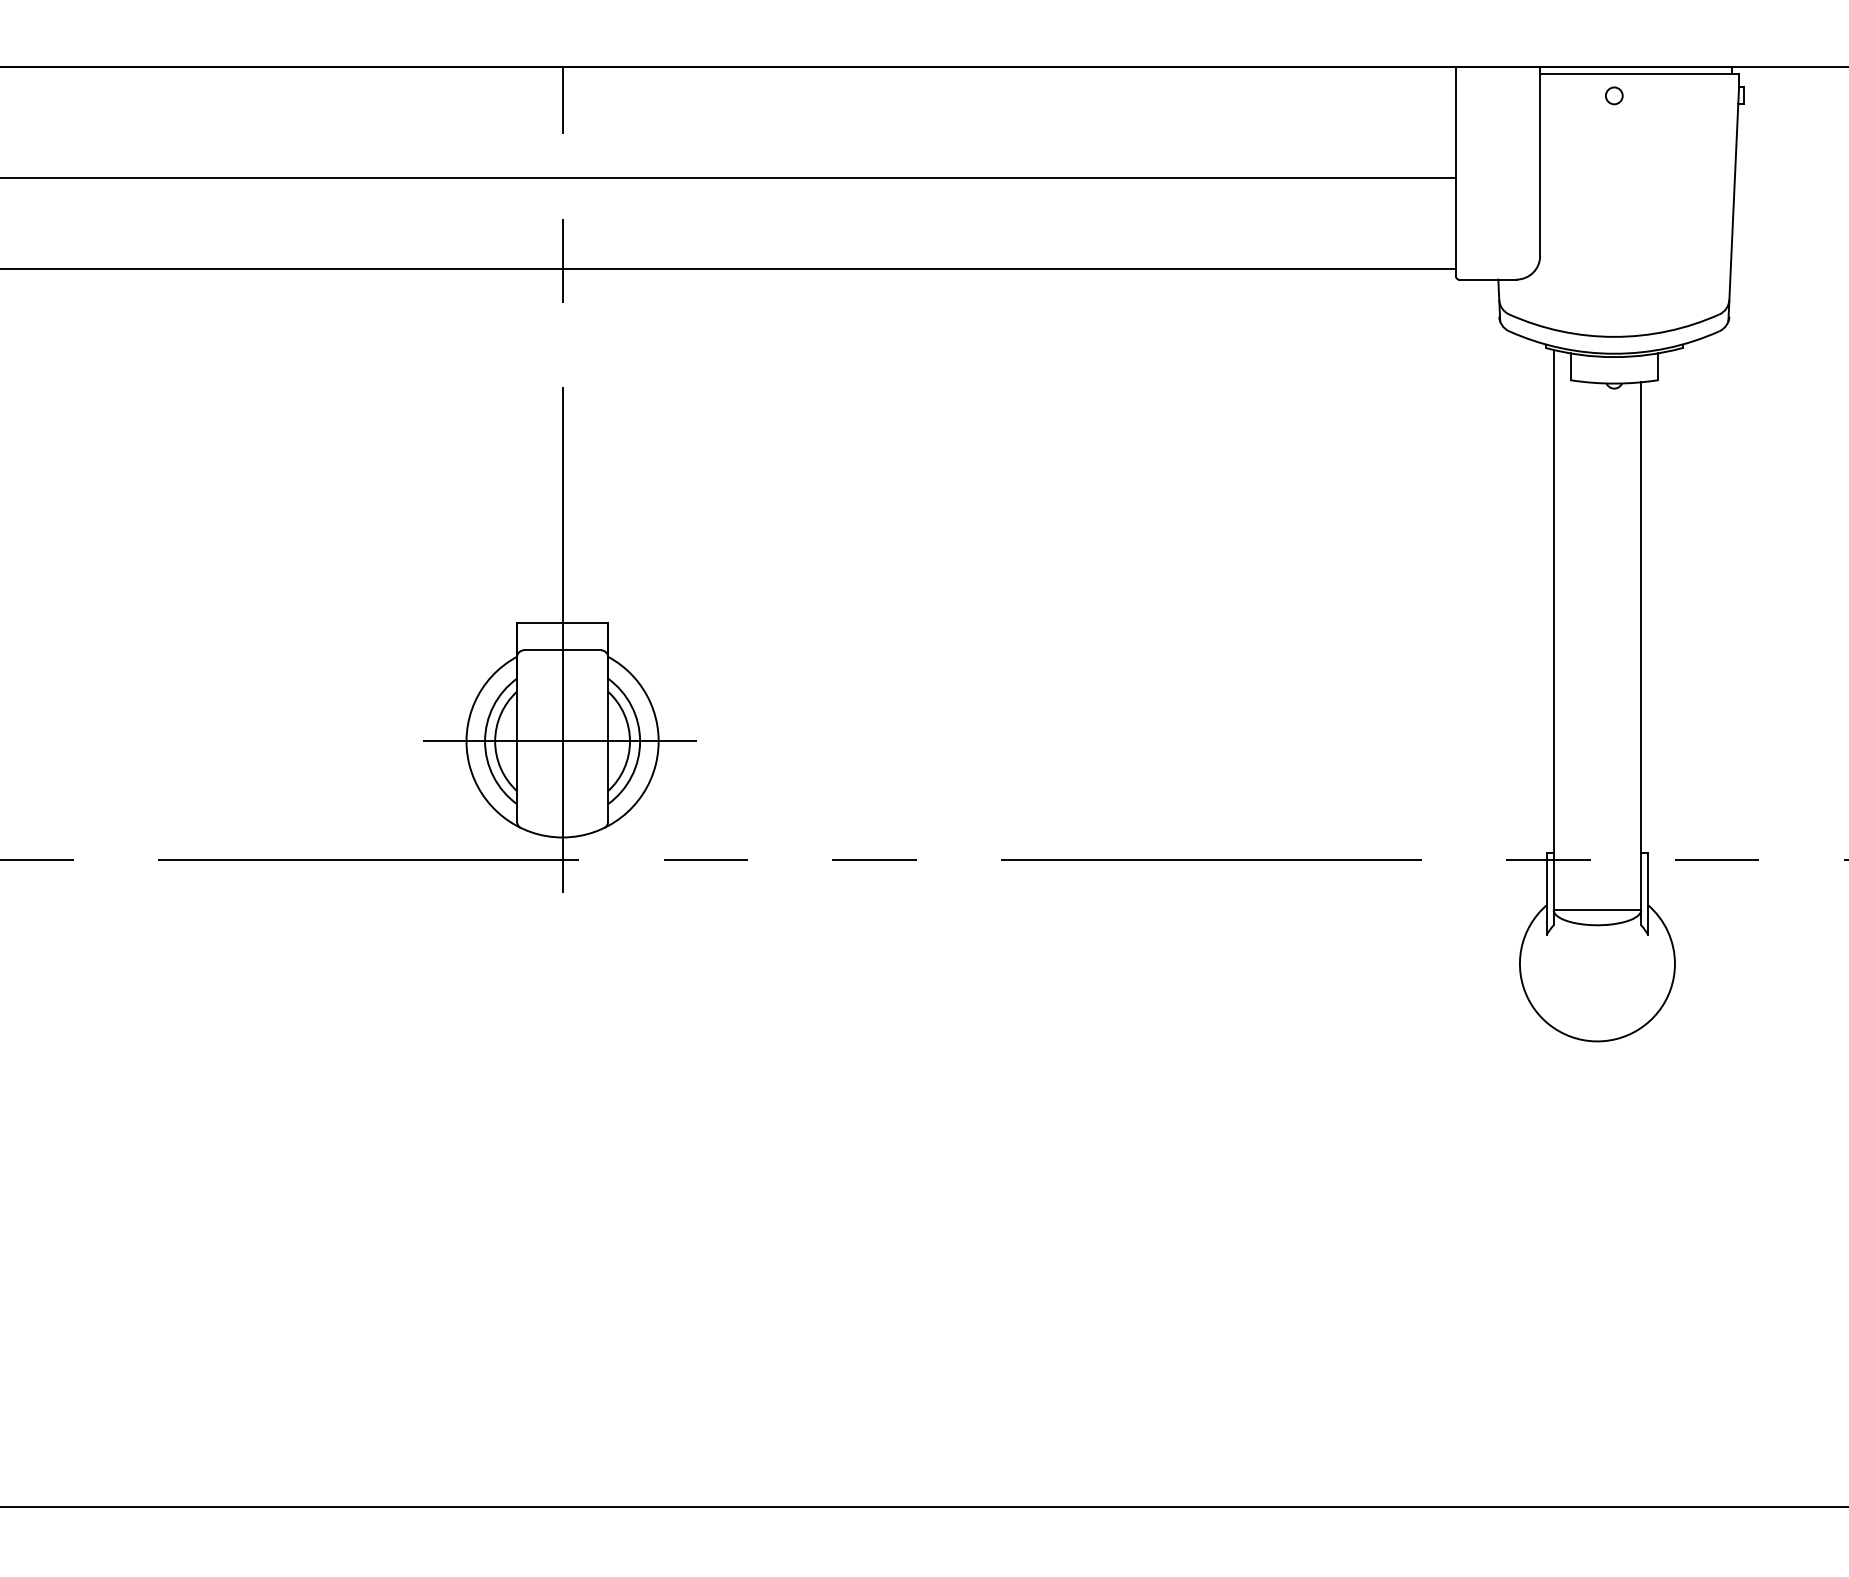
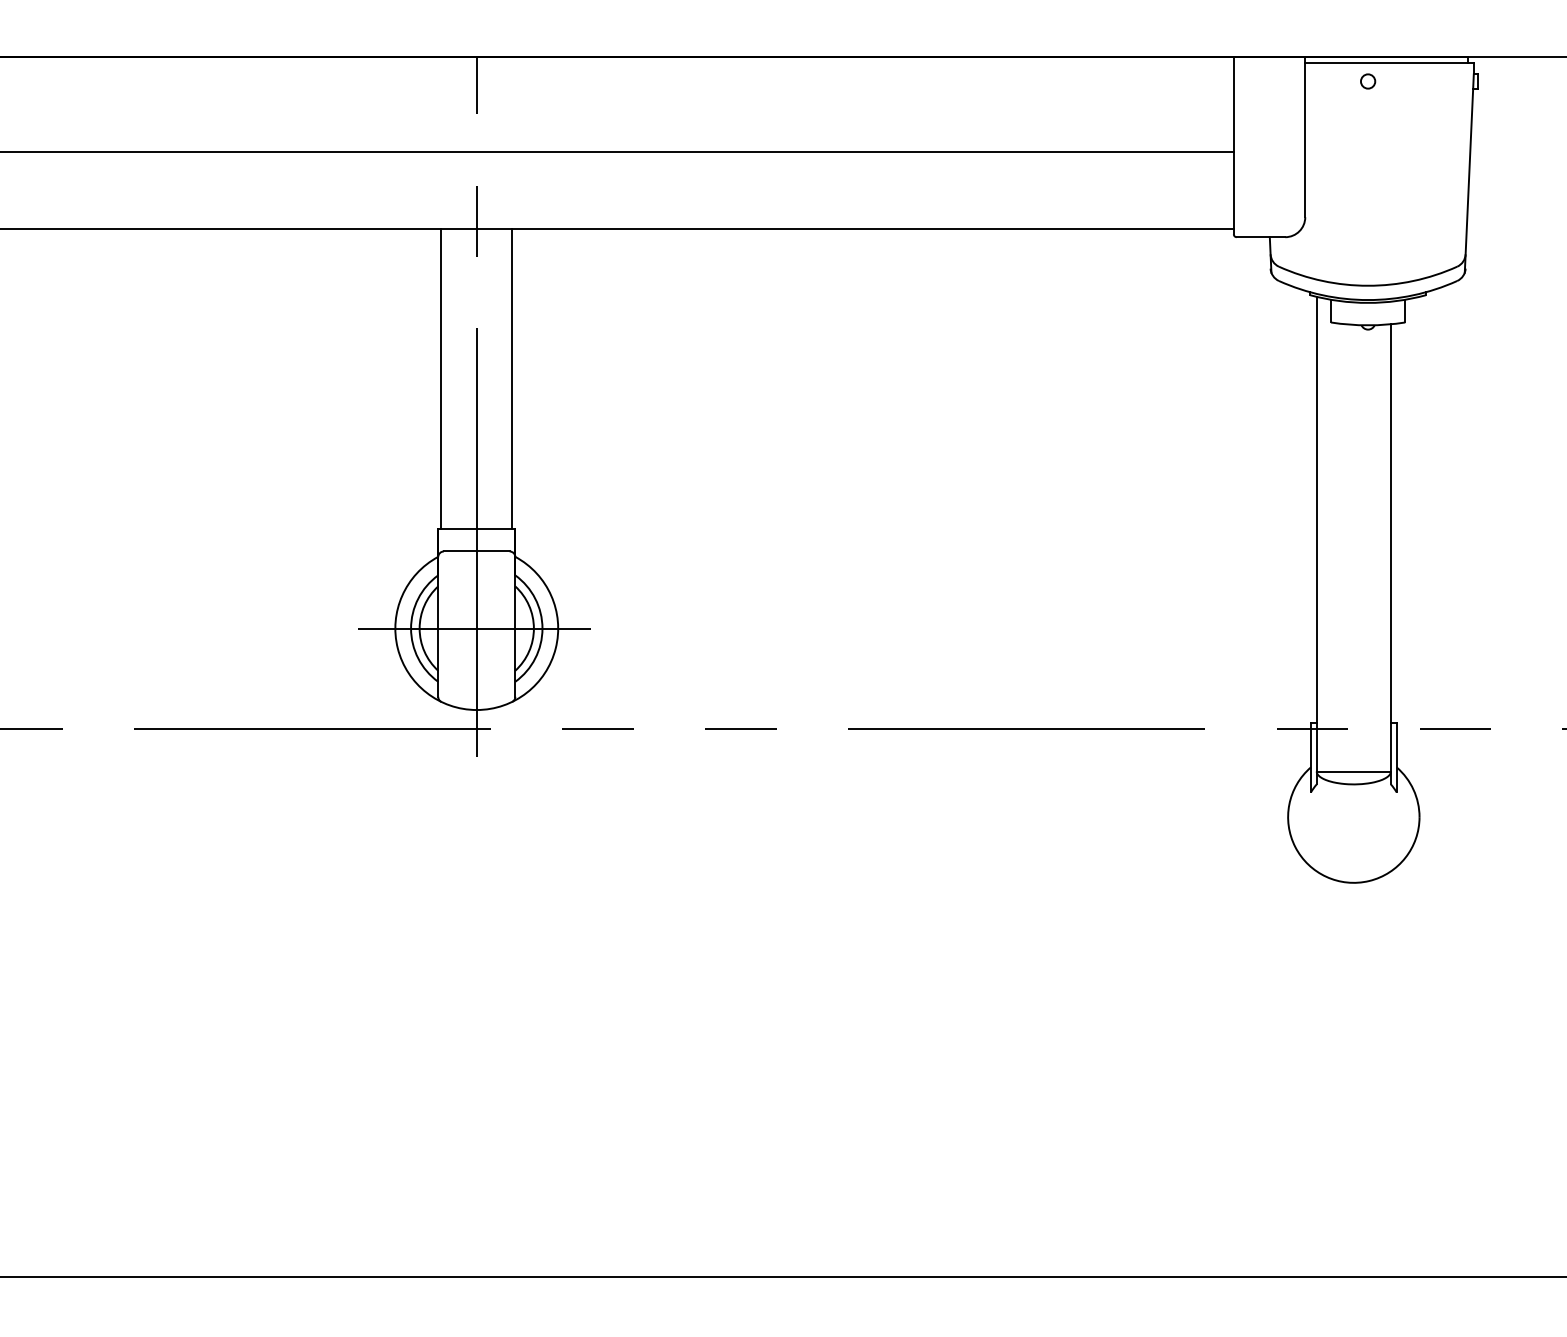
line: (520, 446) -> (441, 378), added
line: (604, 446) -> (512, 378), added

